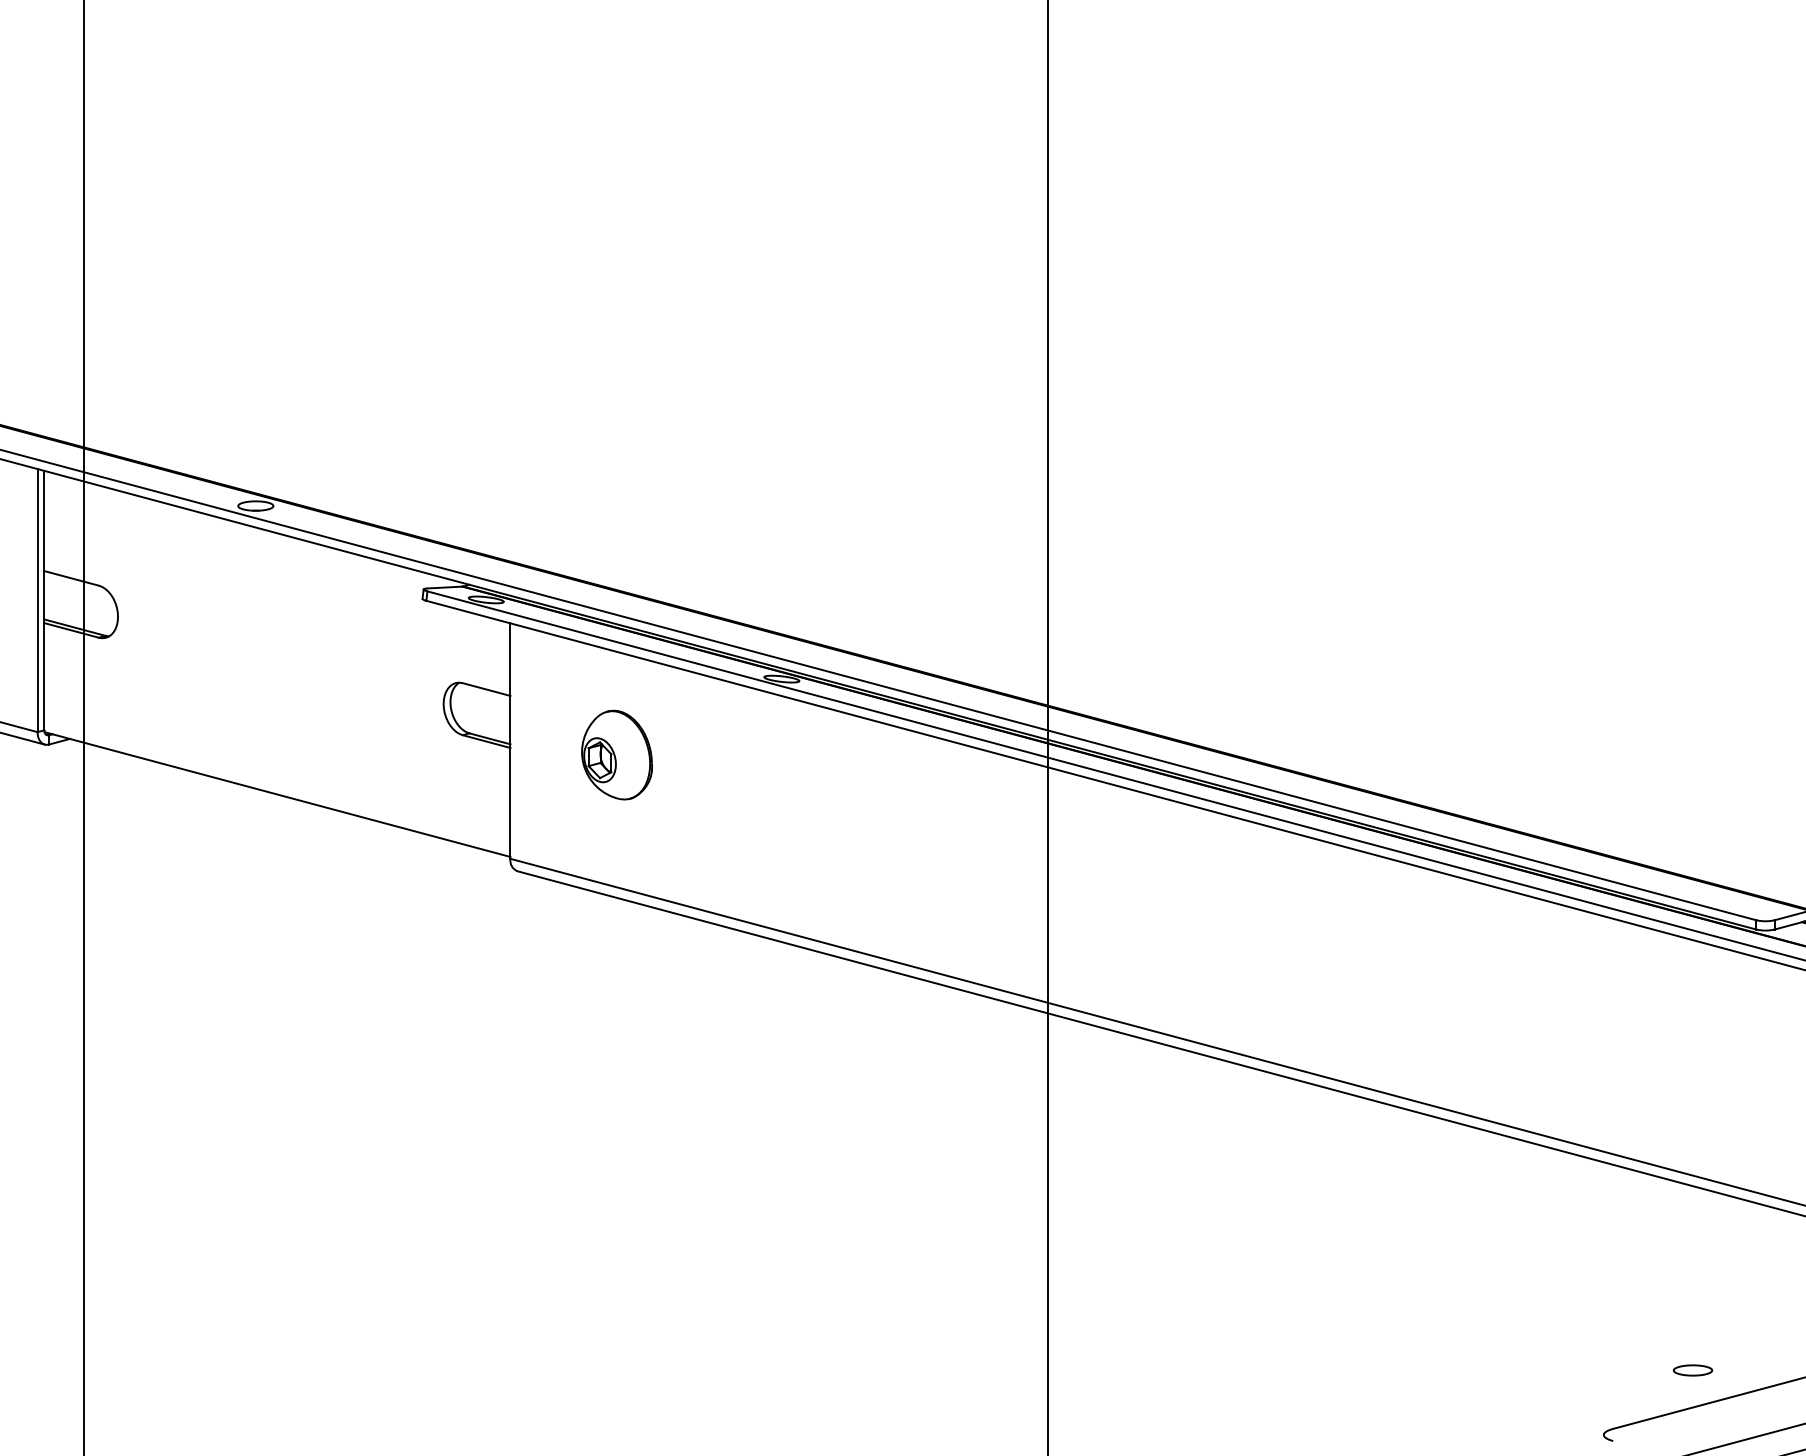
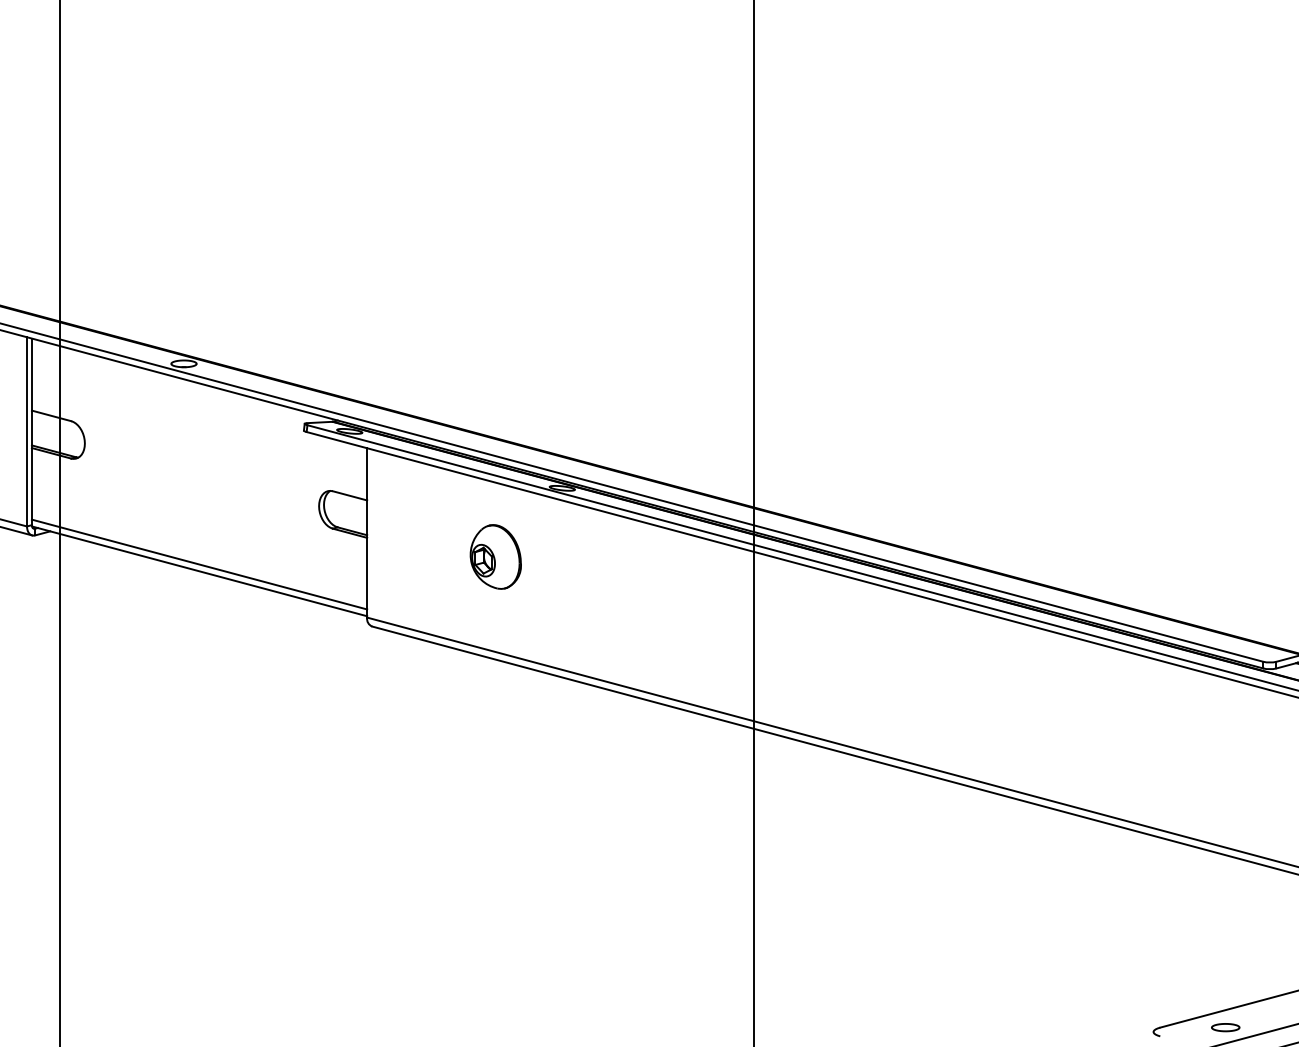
part: (616, 754) -> (495, 556), moved
line: (277, 785) -> (199, 564), added
part: (1692, 1370) -> (1225, 1027), moved

